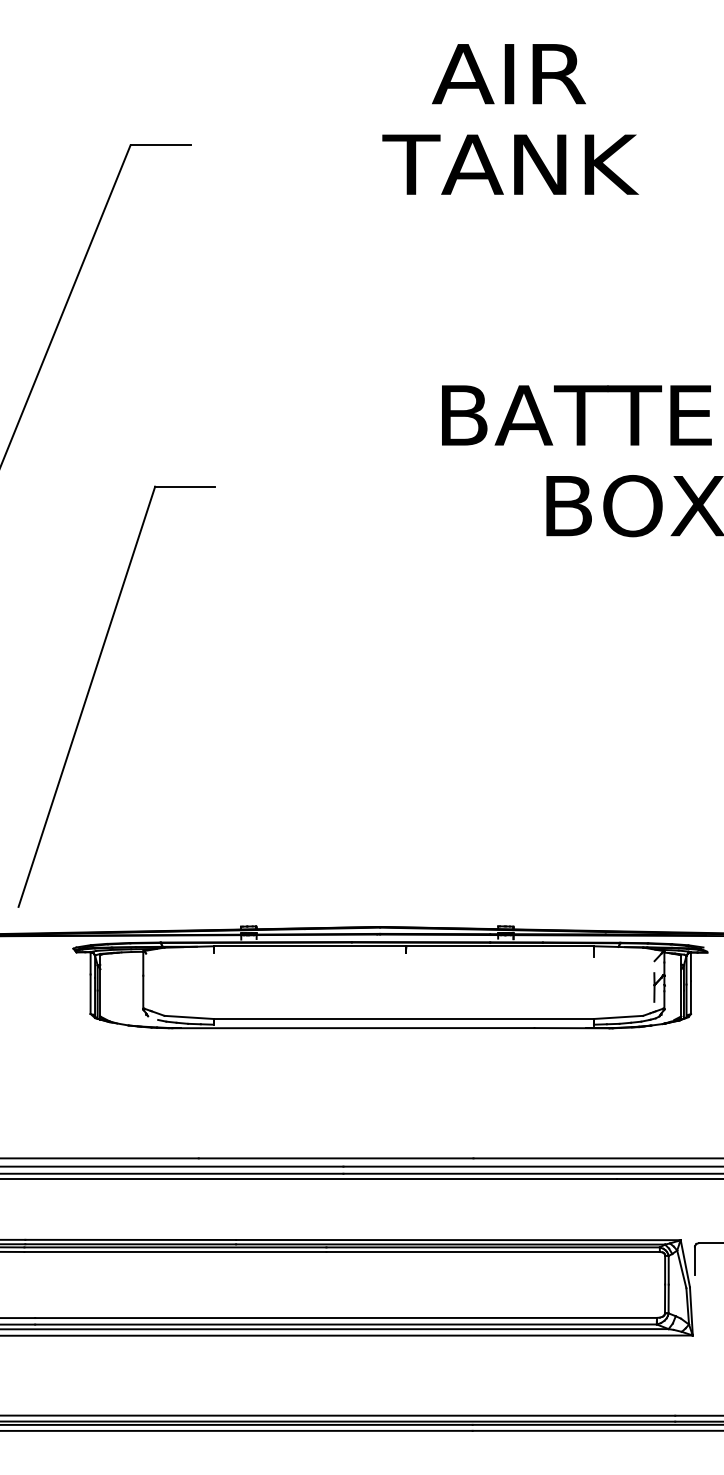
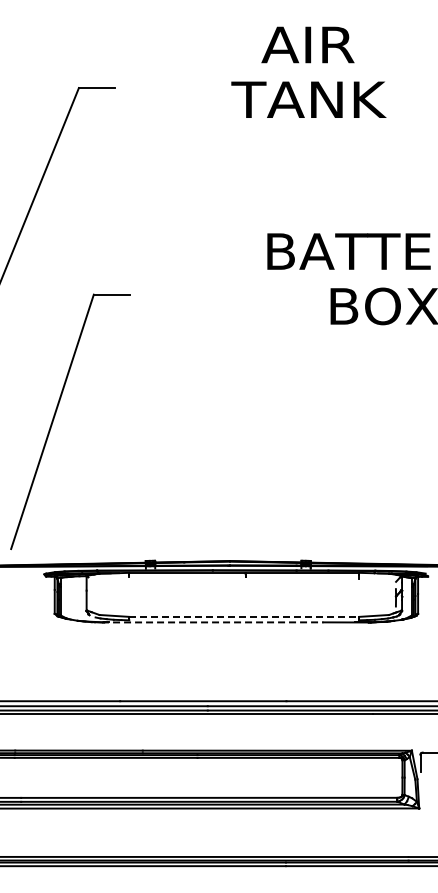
line: (404, 1018) -> (244, 616), solid -> dashed
line: (351, 1028) -> (212, 622), solid -> dashed

